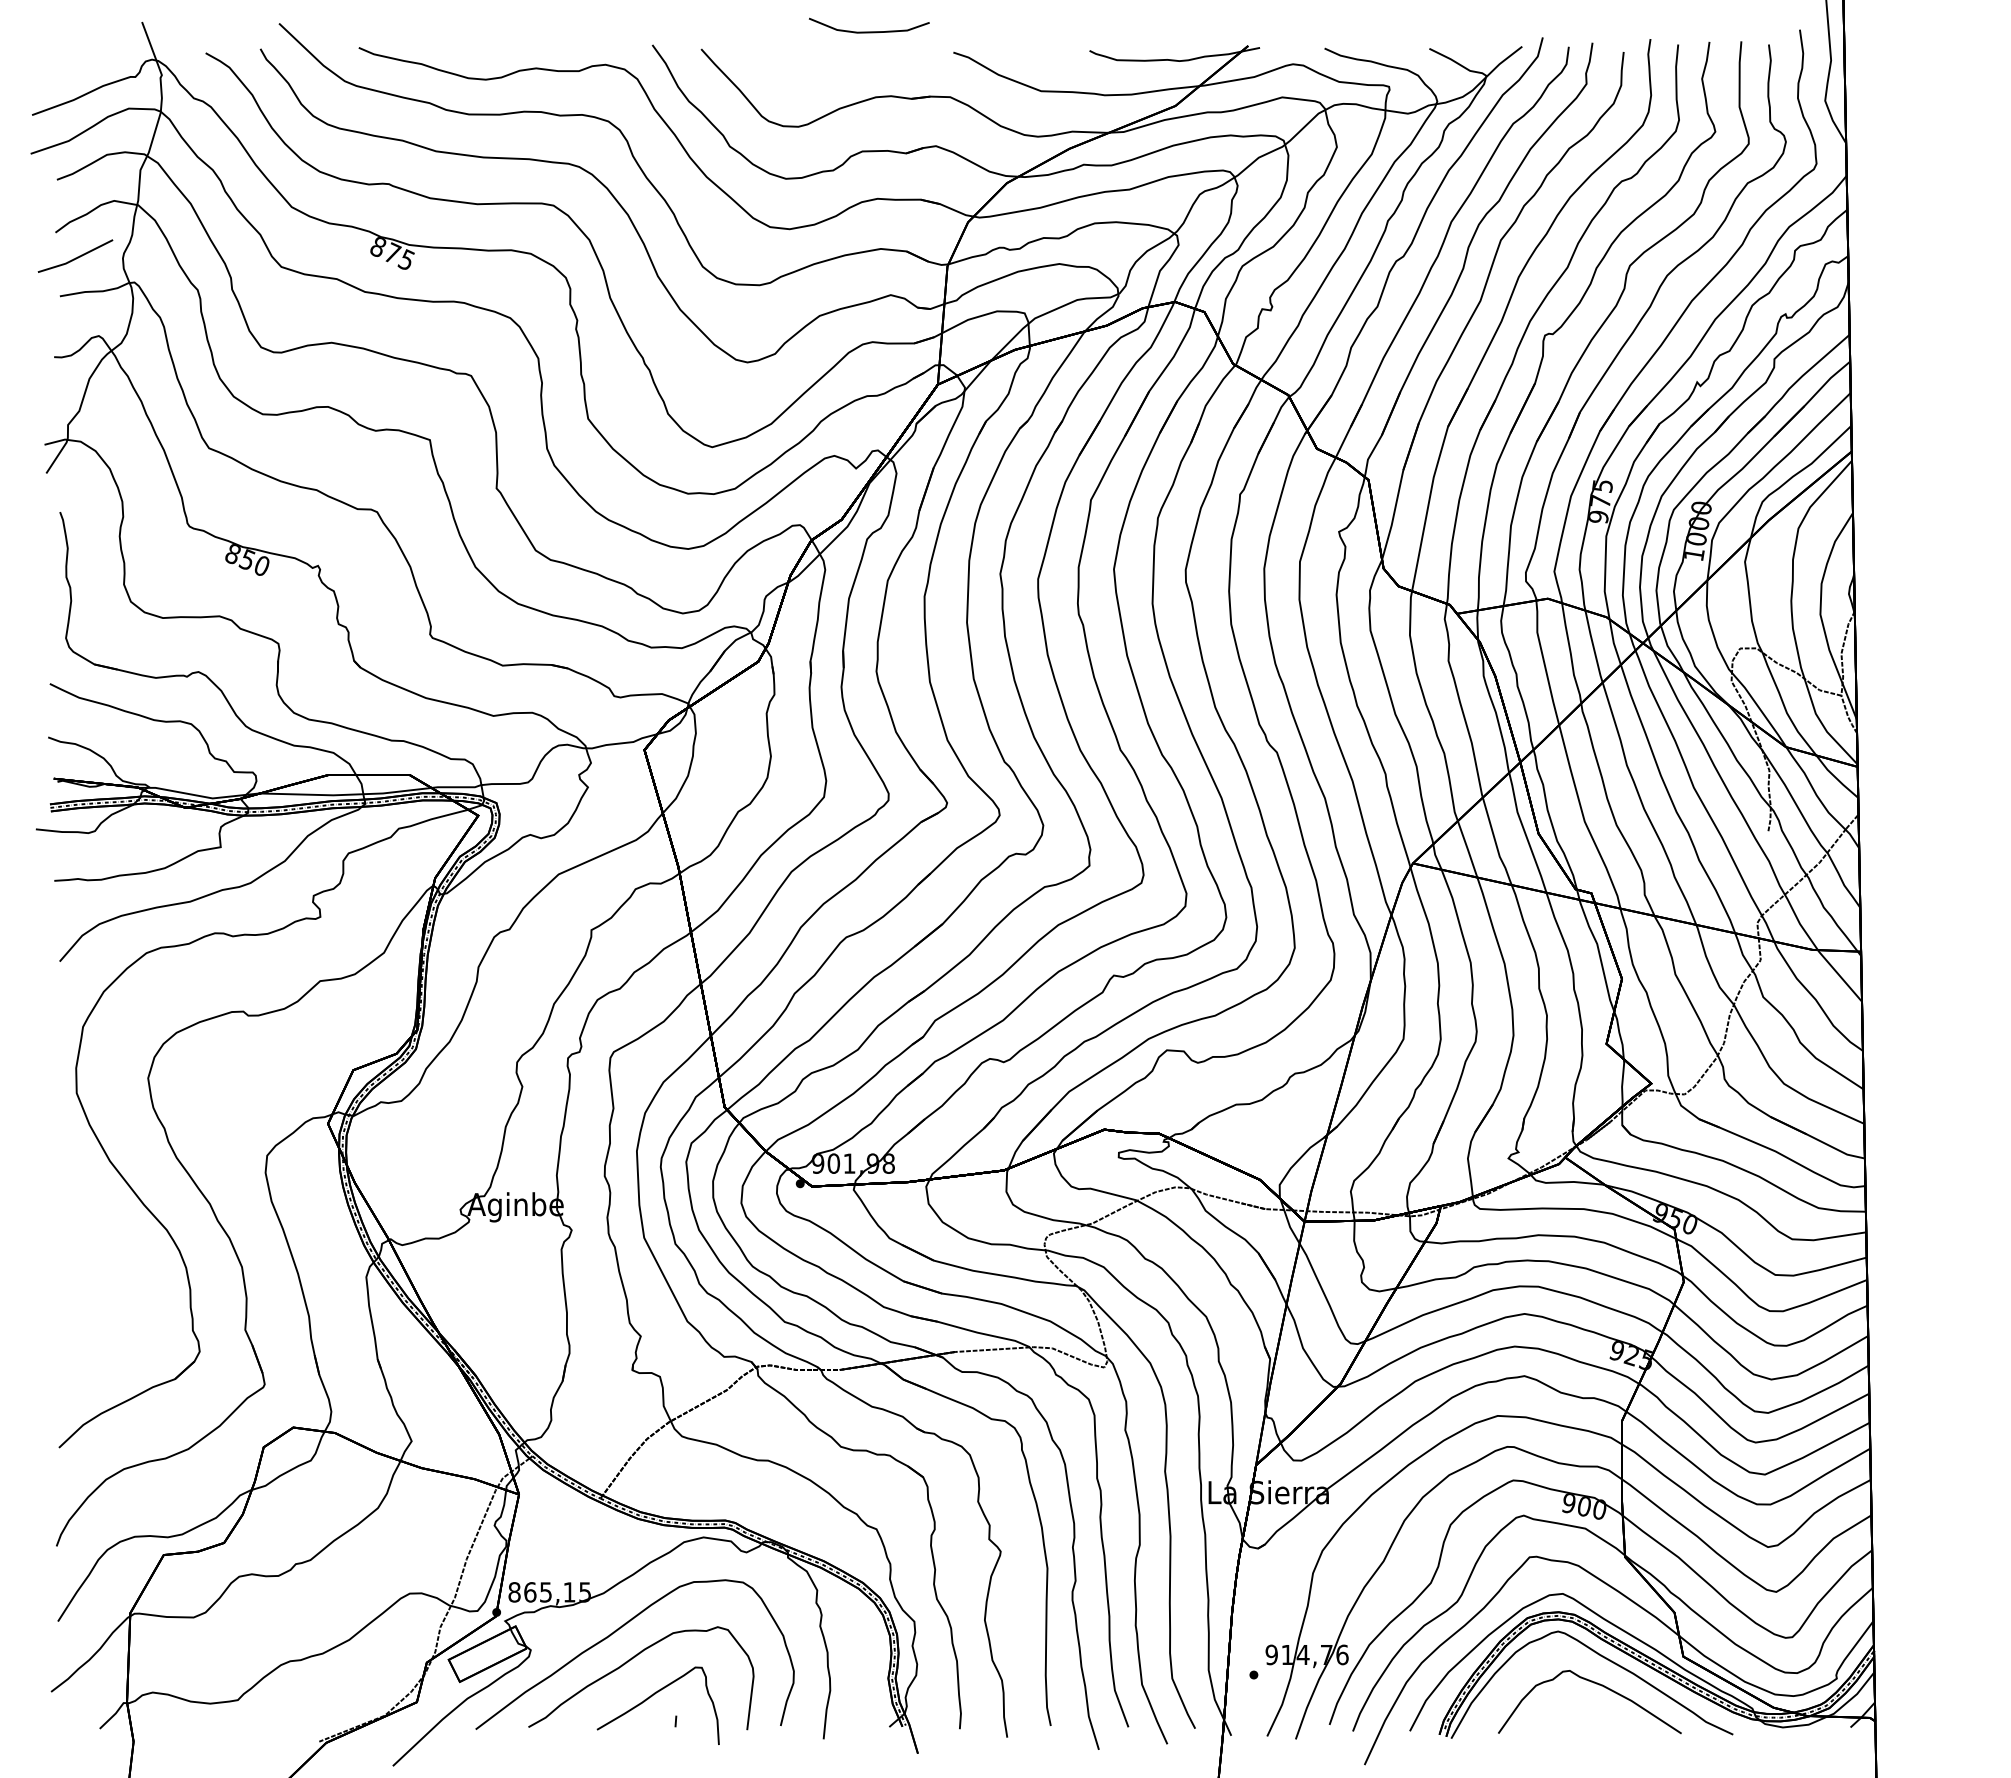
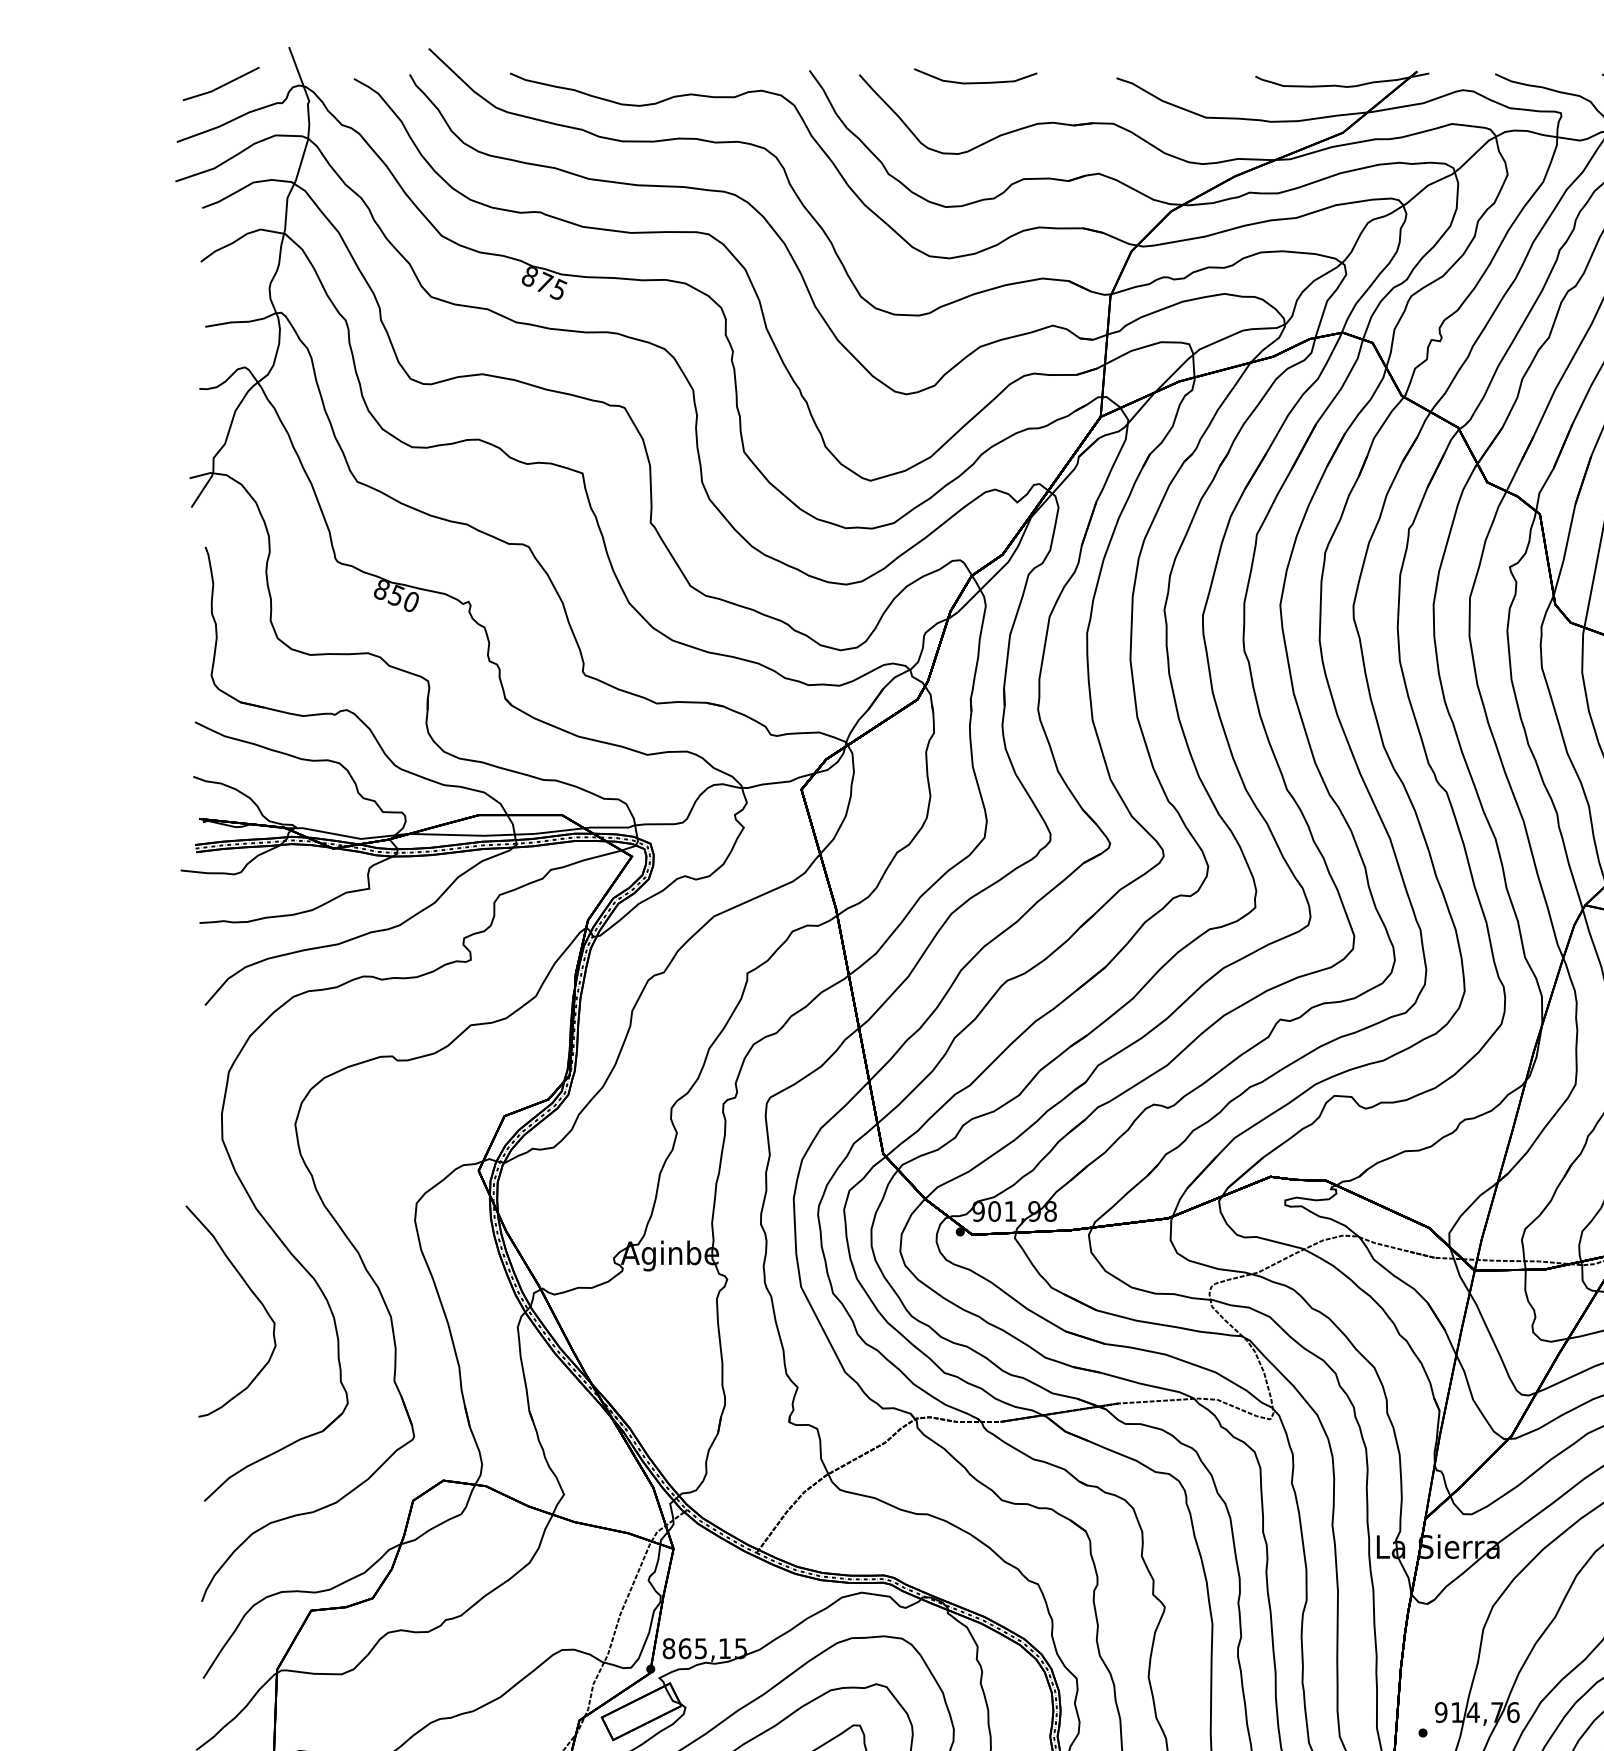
curve: (869, 31) -> (975, 82), moved
line: (75, 257) -> (221, 85), moved
curve: (105, 1243) -> (251, 1292), added

